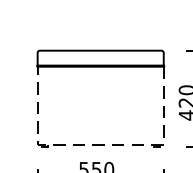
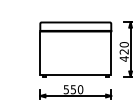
line: (100, 144) -> (75, 75), dashed -> solid

